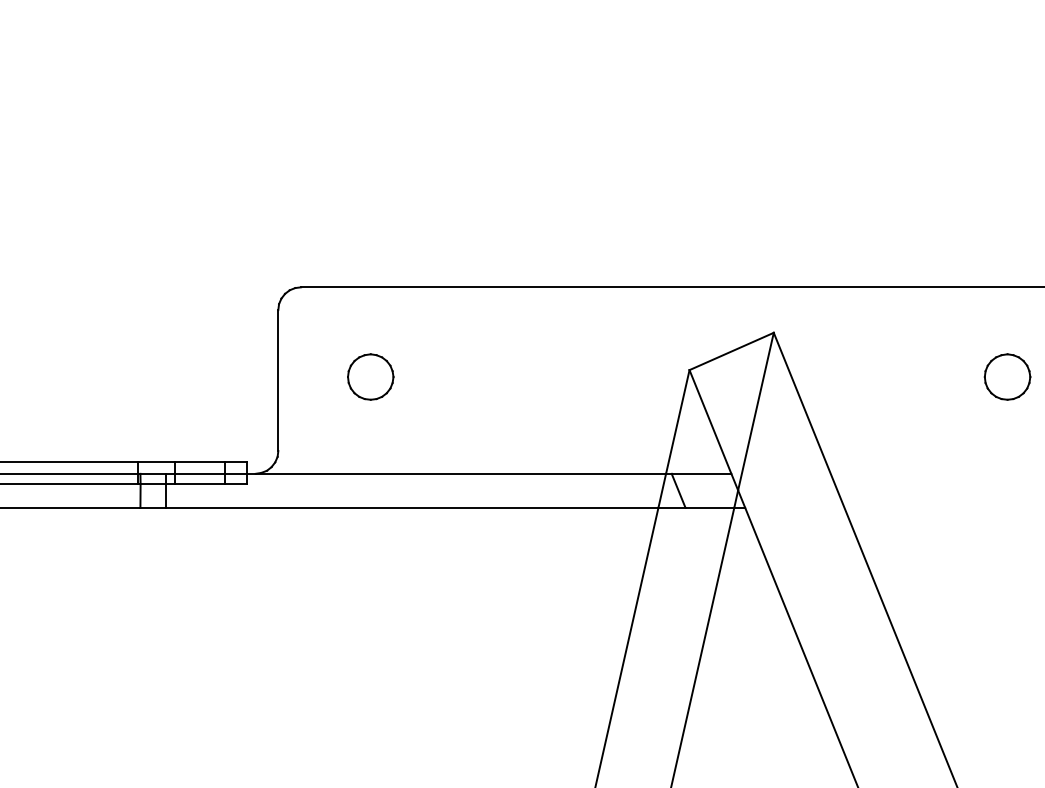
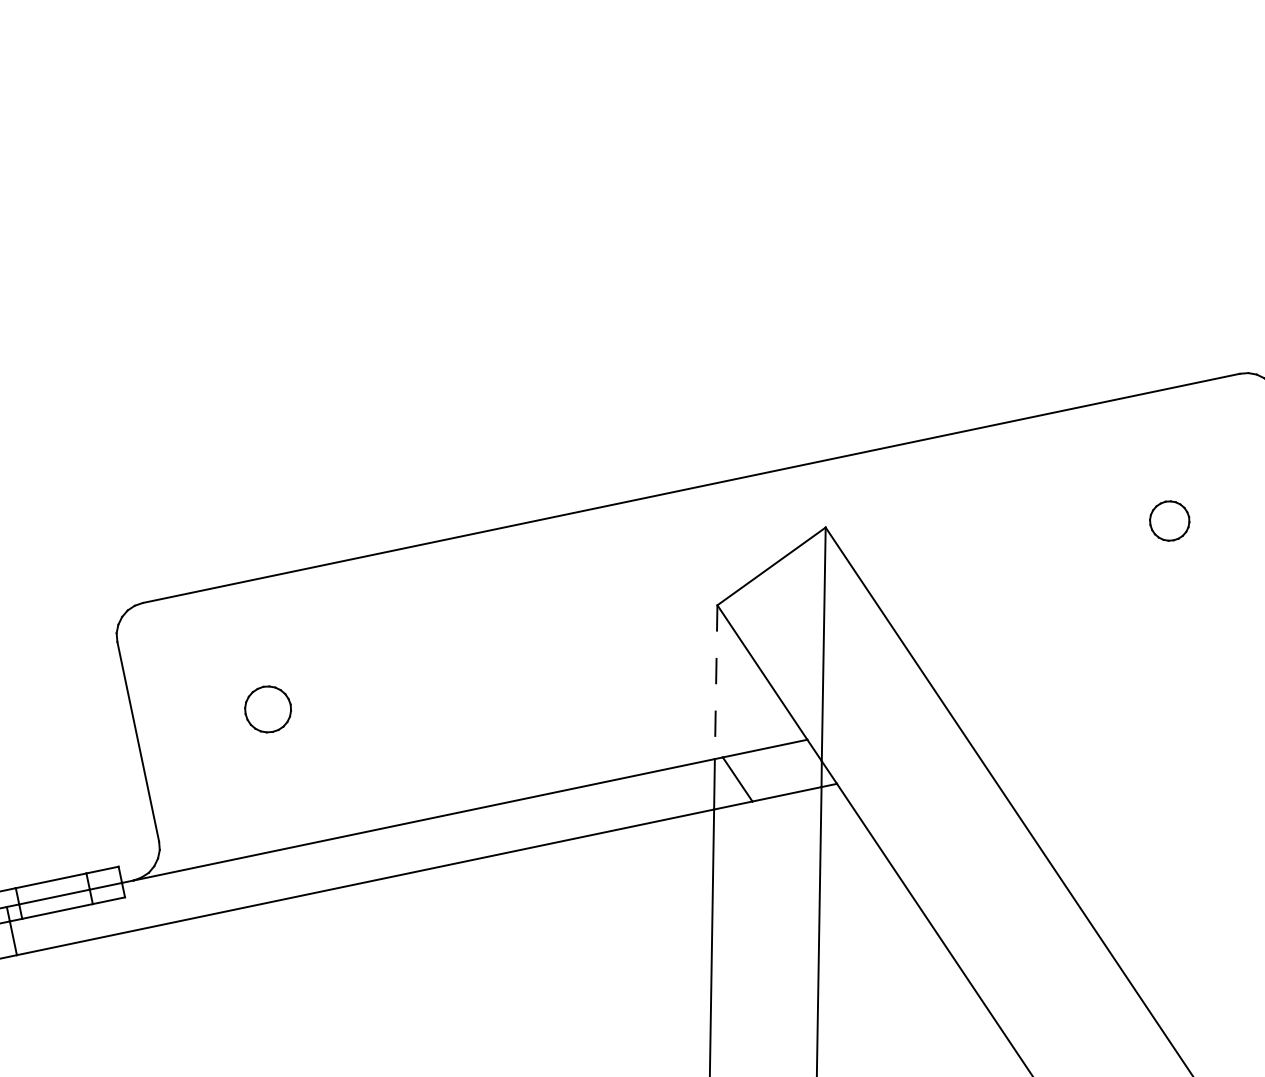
part: (370, 376) -> (267, 708), size x0.7
part: (1007, 376) -> (1169, 520), size x0.6
line: (677, 422) -> (715, 683), solid -> dashed

